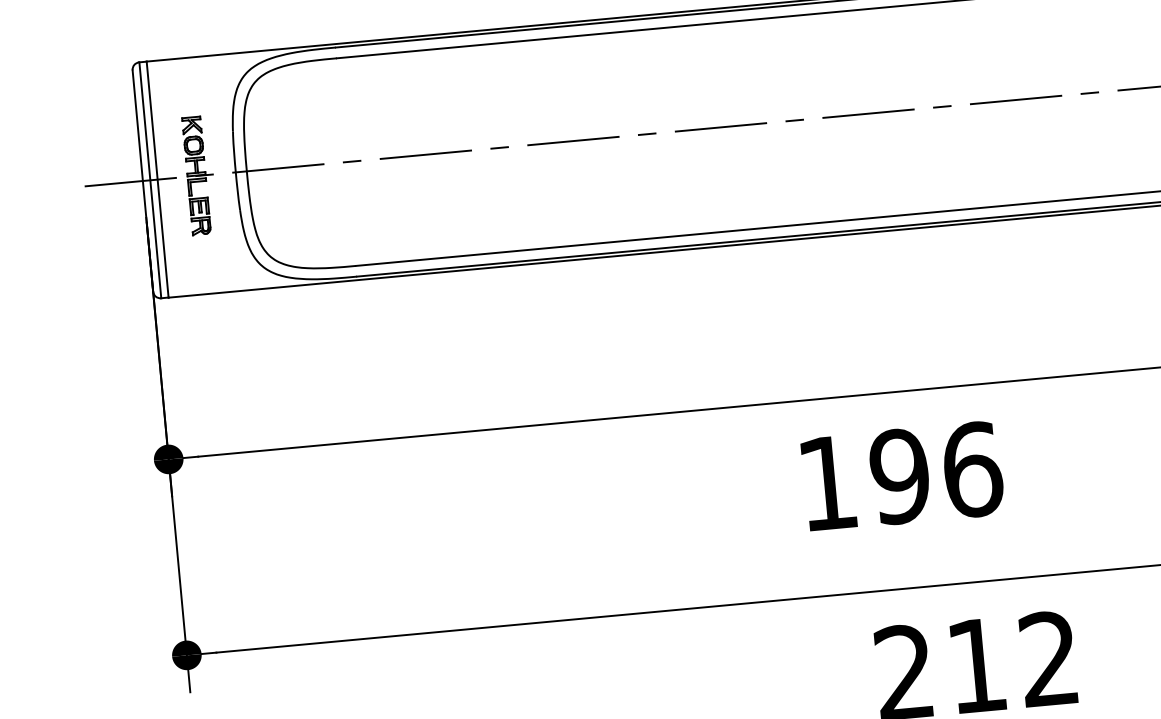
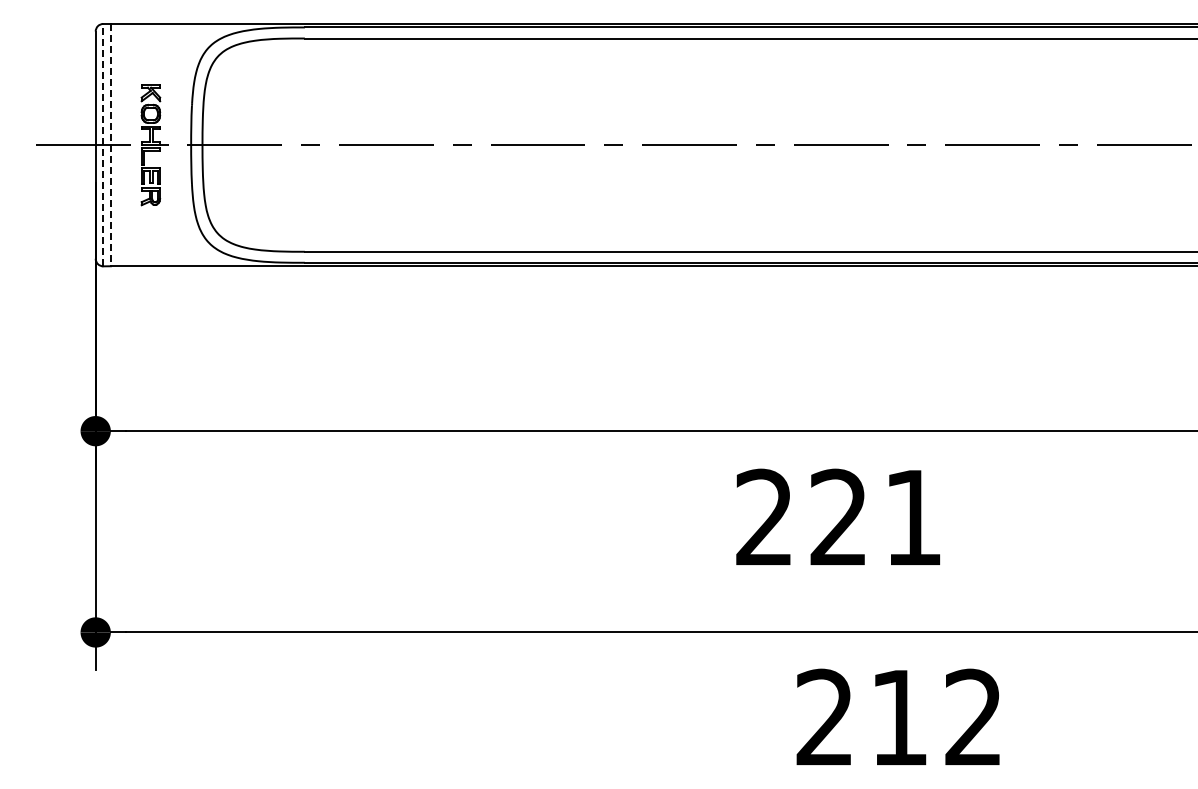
line: (150, 179) -> (103, 144), solid -> dashed
line: (157, 180) -> (110, 145), solid -> dashed
text: (900, 476) -> (839, 517), 196 -> 221

